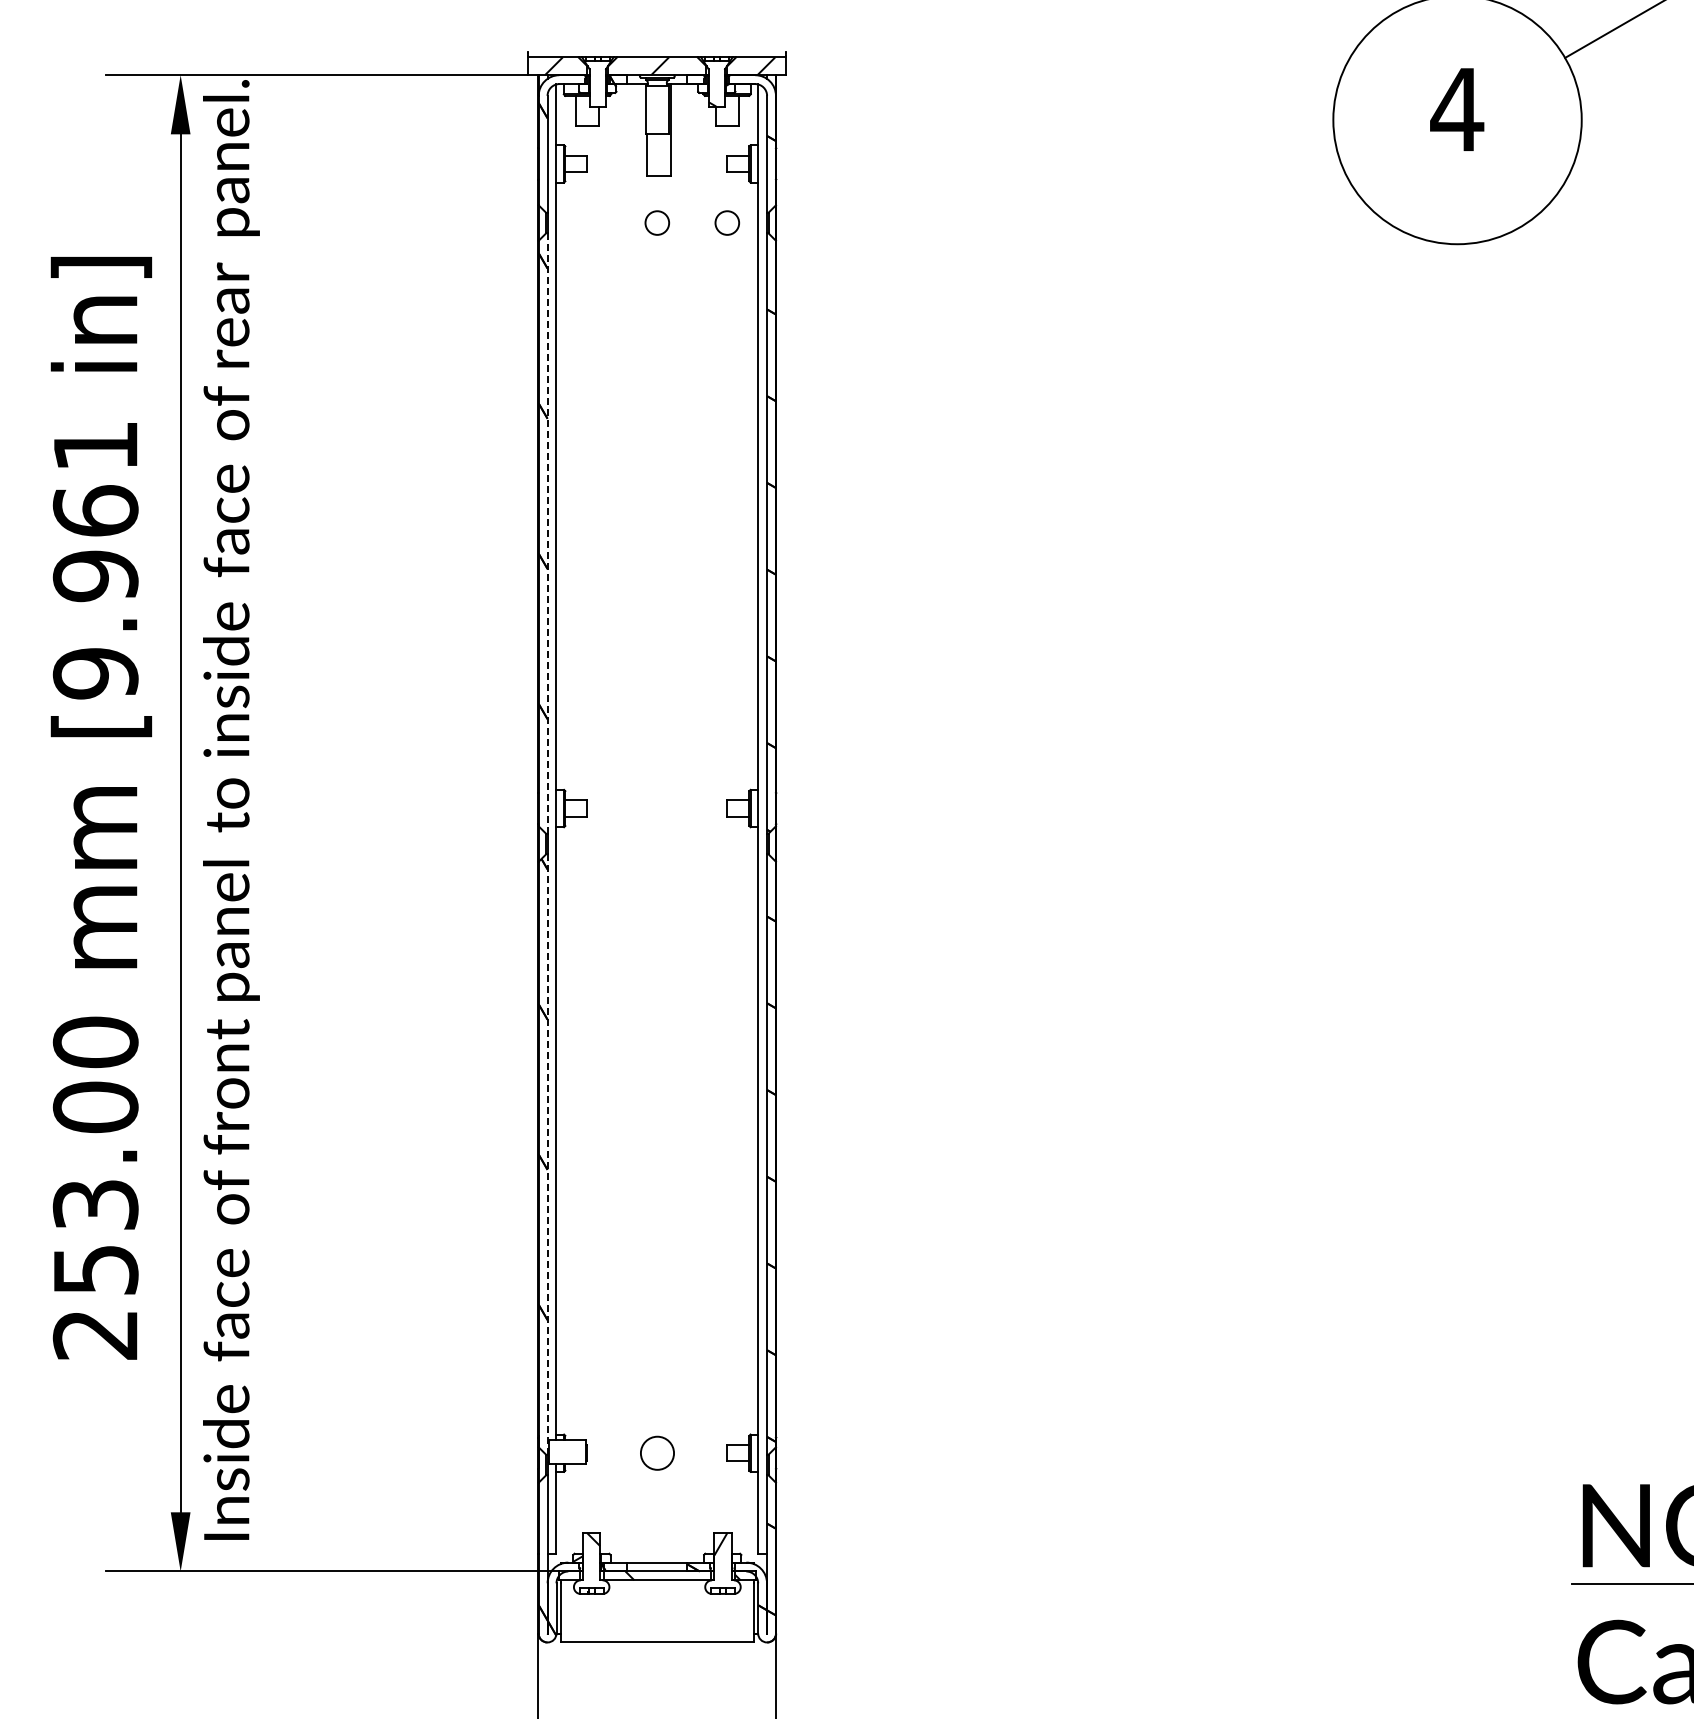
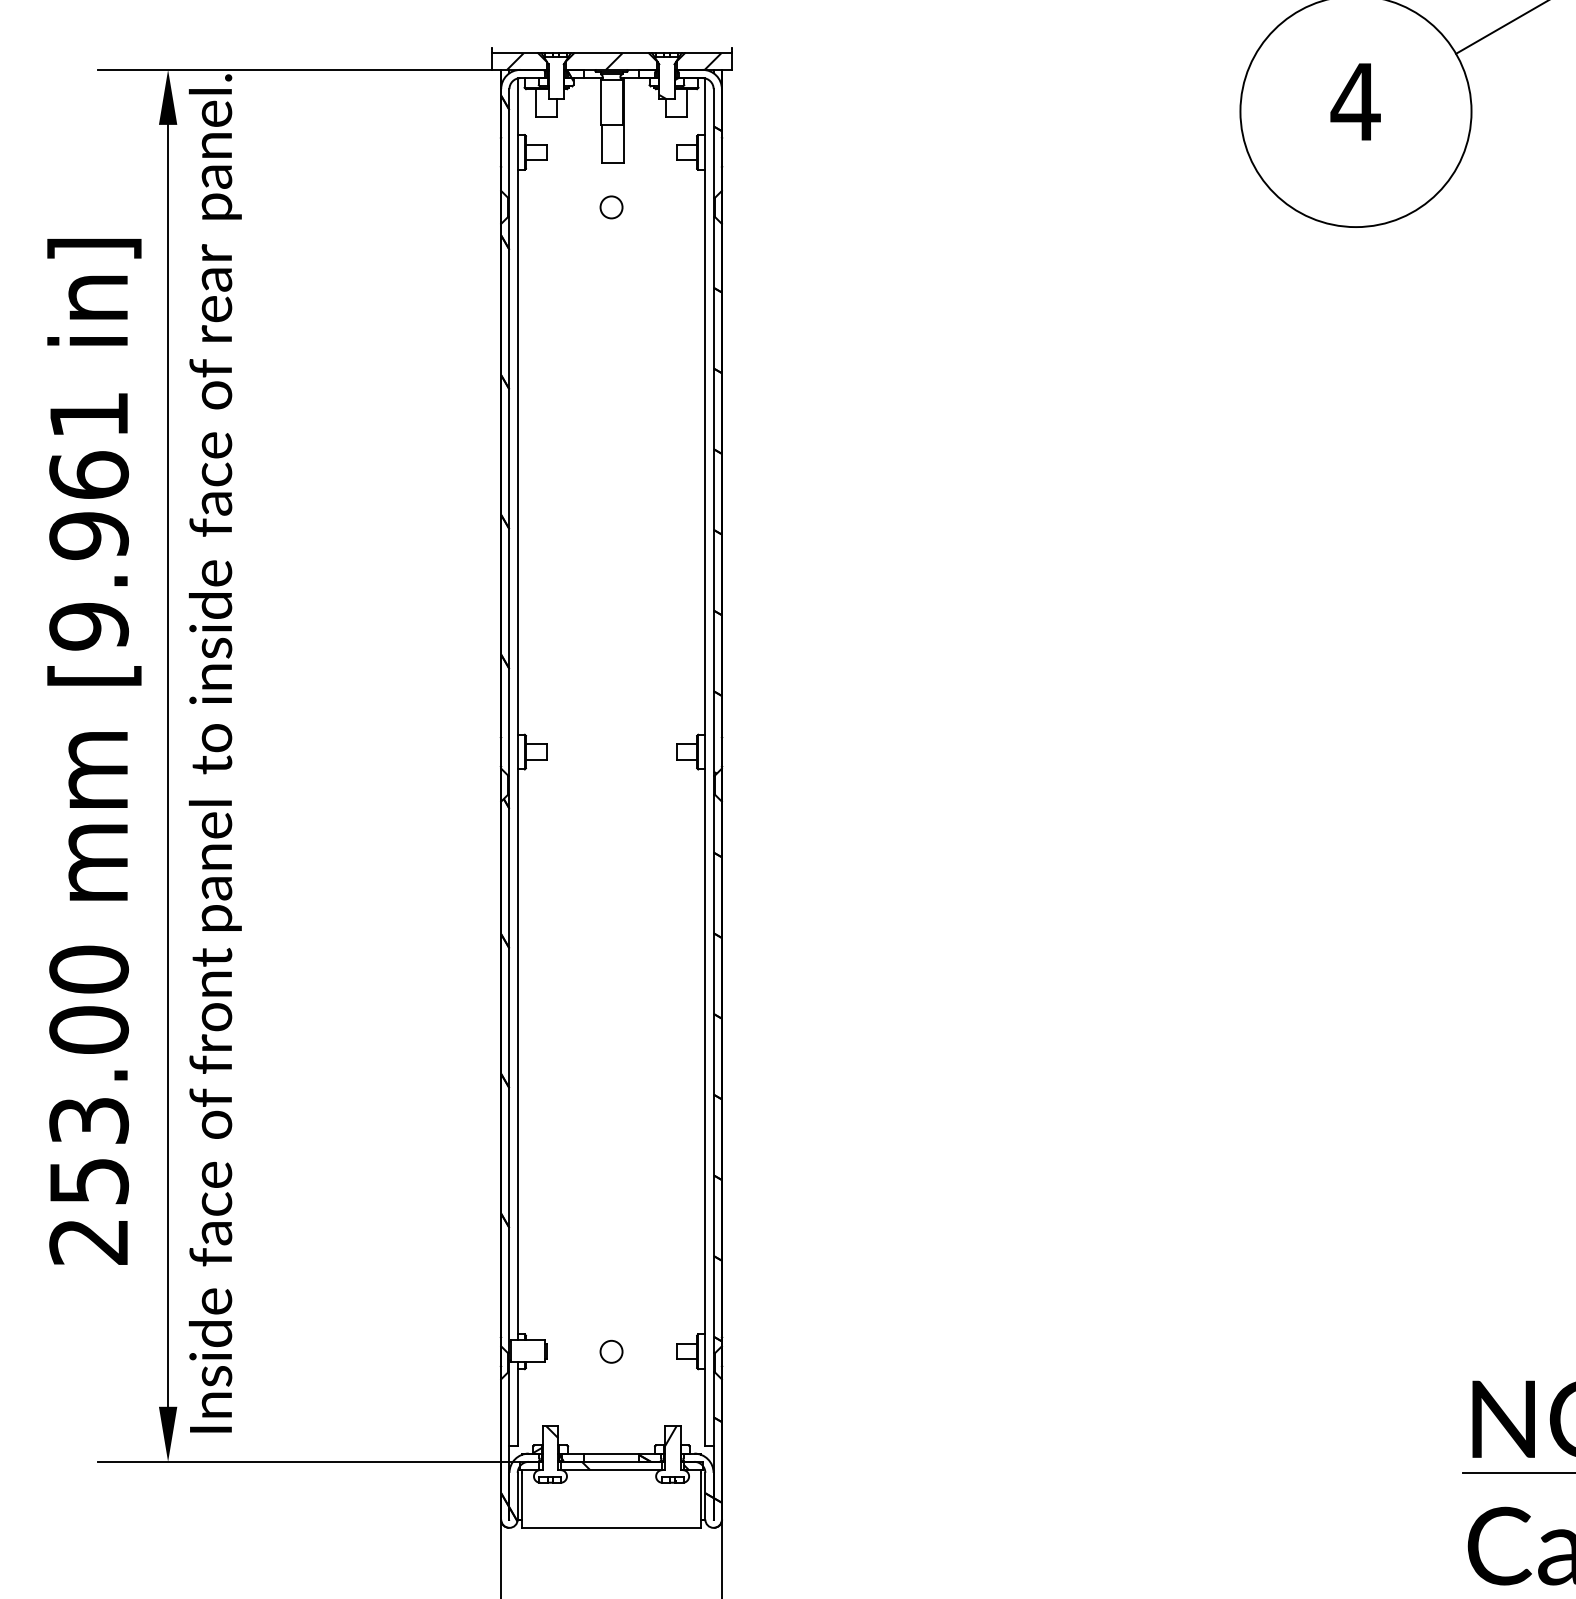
circle: (726, 222) -> (675, 206), removed
line: (547, 533) -> (509, 496), dashed -> solid
line: (547, 1154) -> (509, 1073), dashed -> solid
circle: (656, 1452) -> (610, 1351), size x0.71

